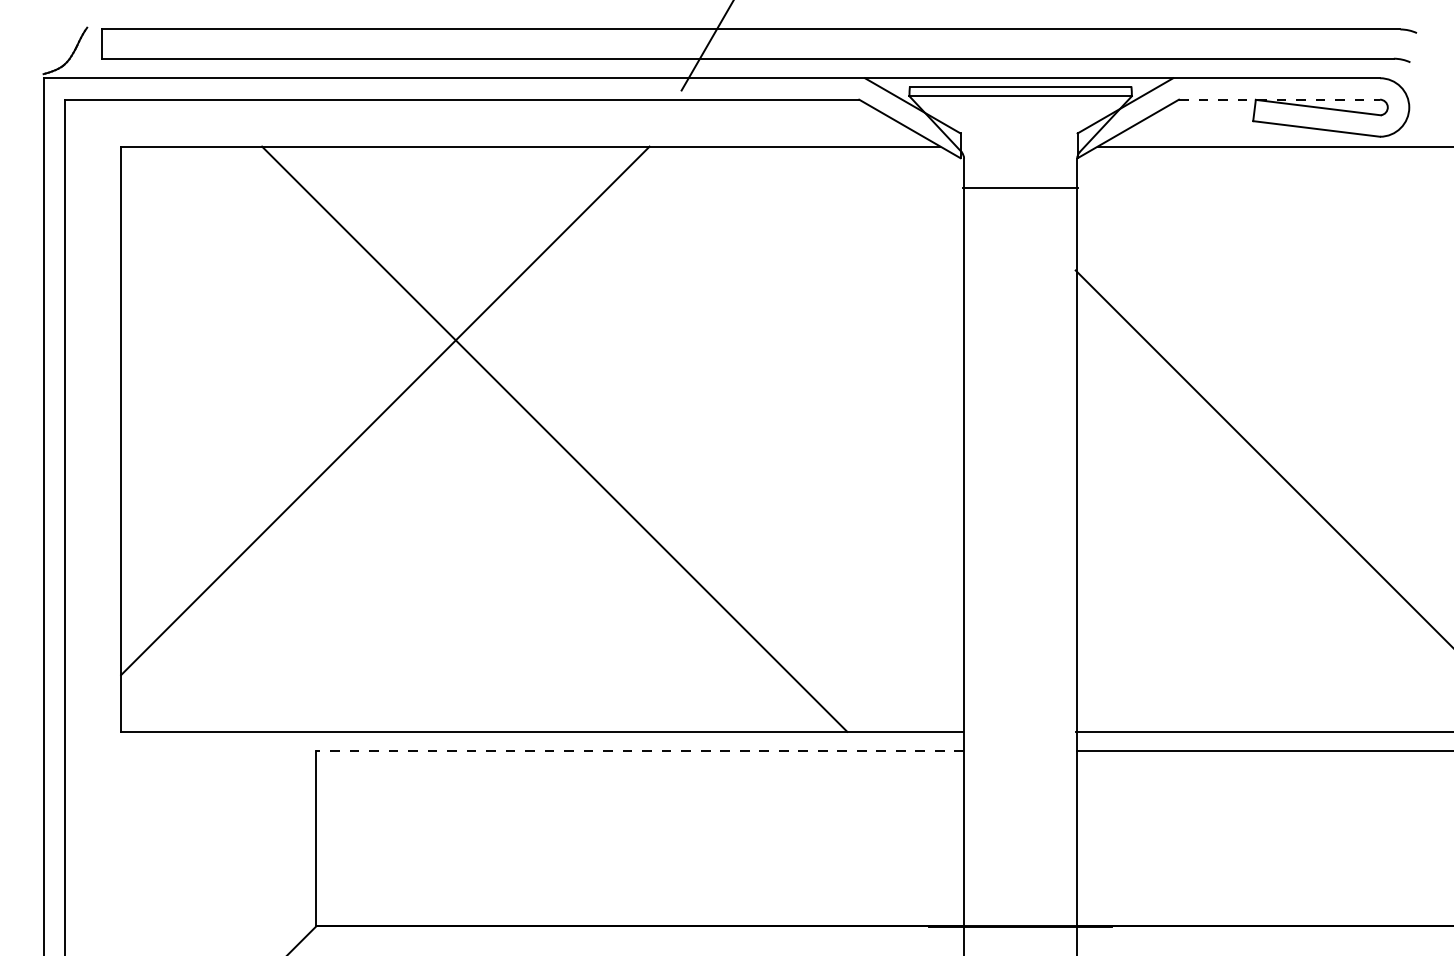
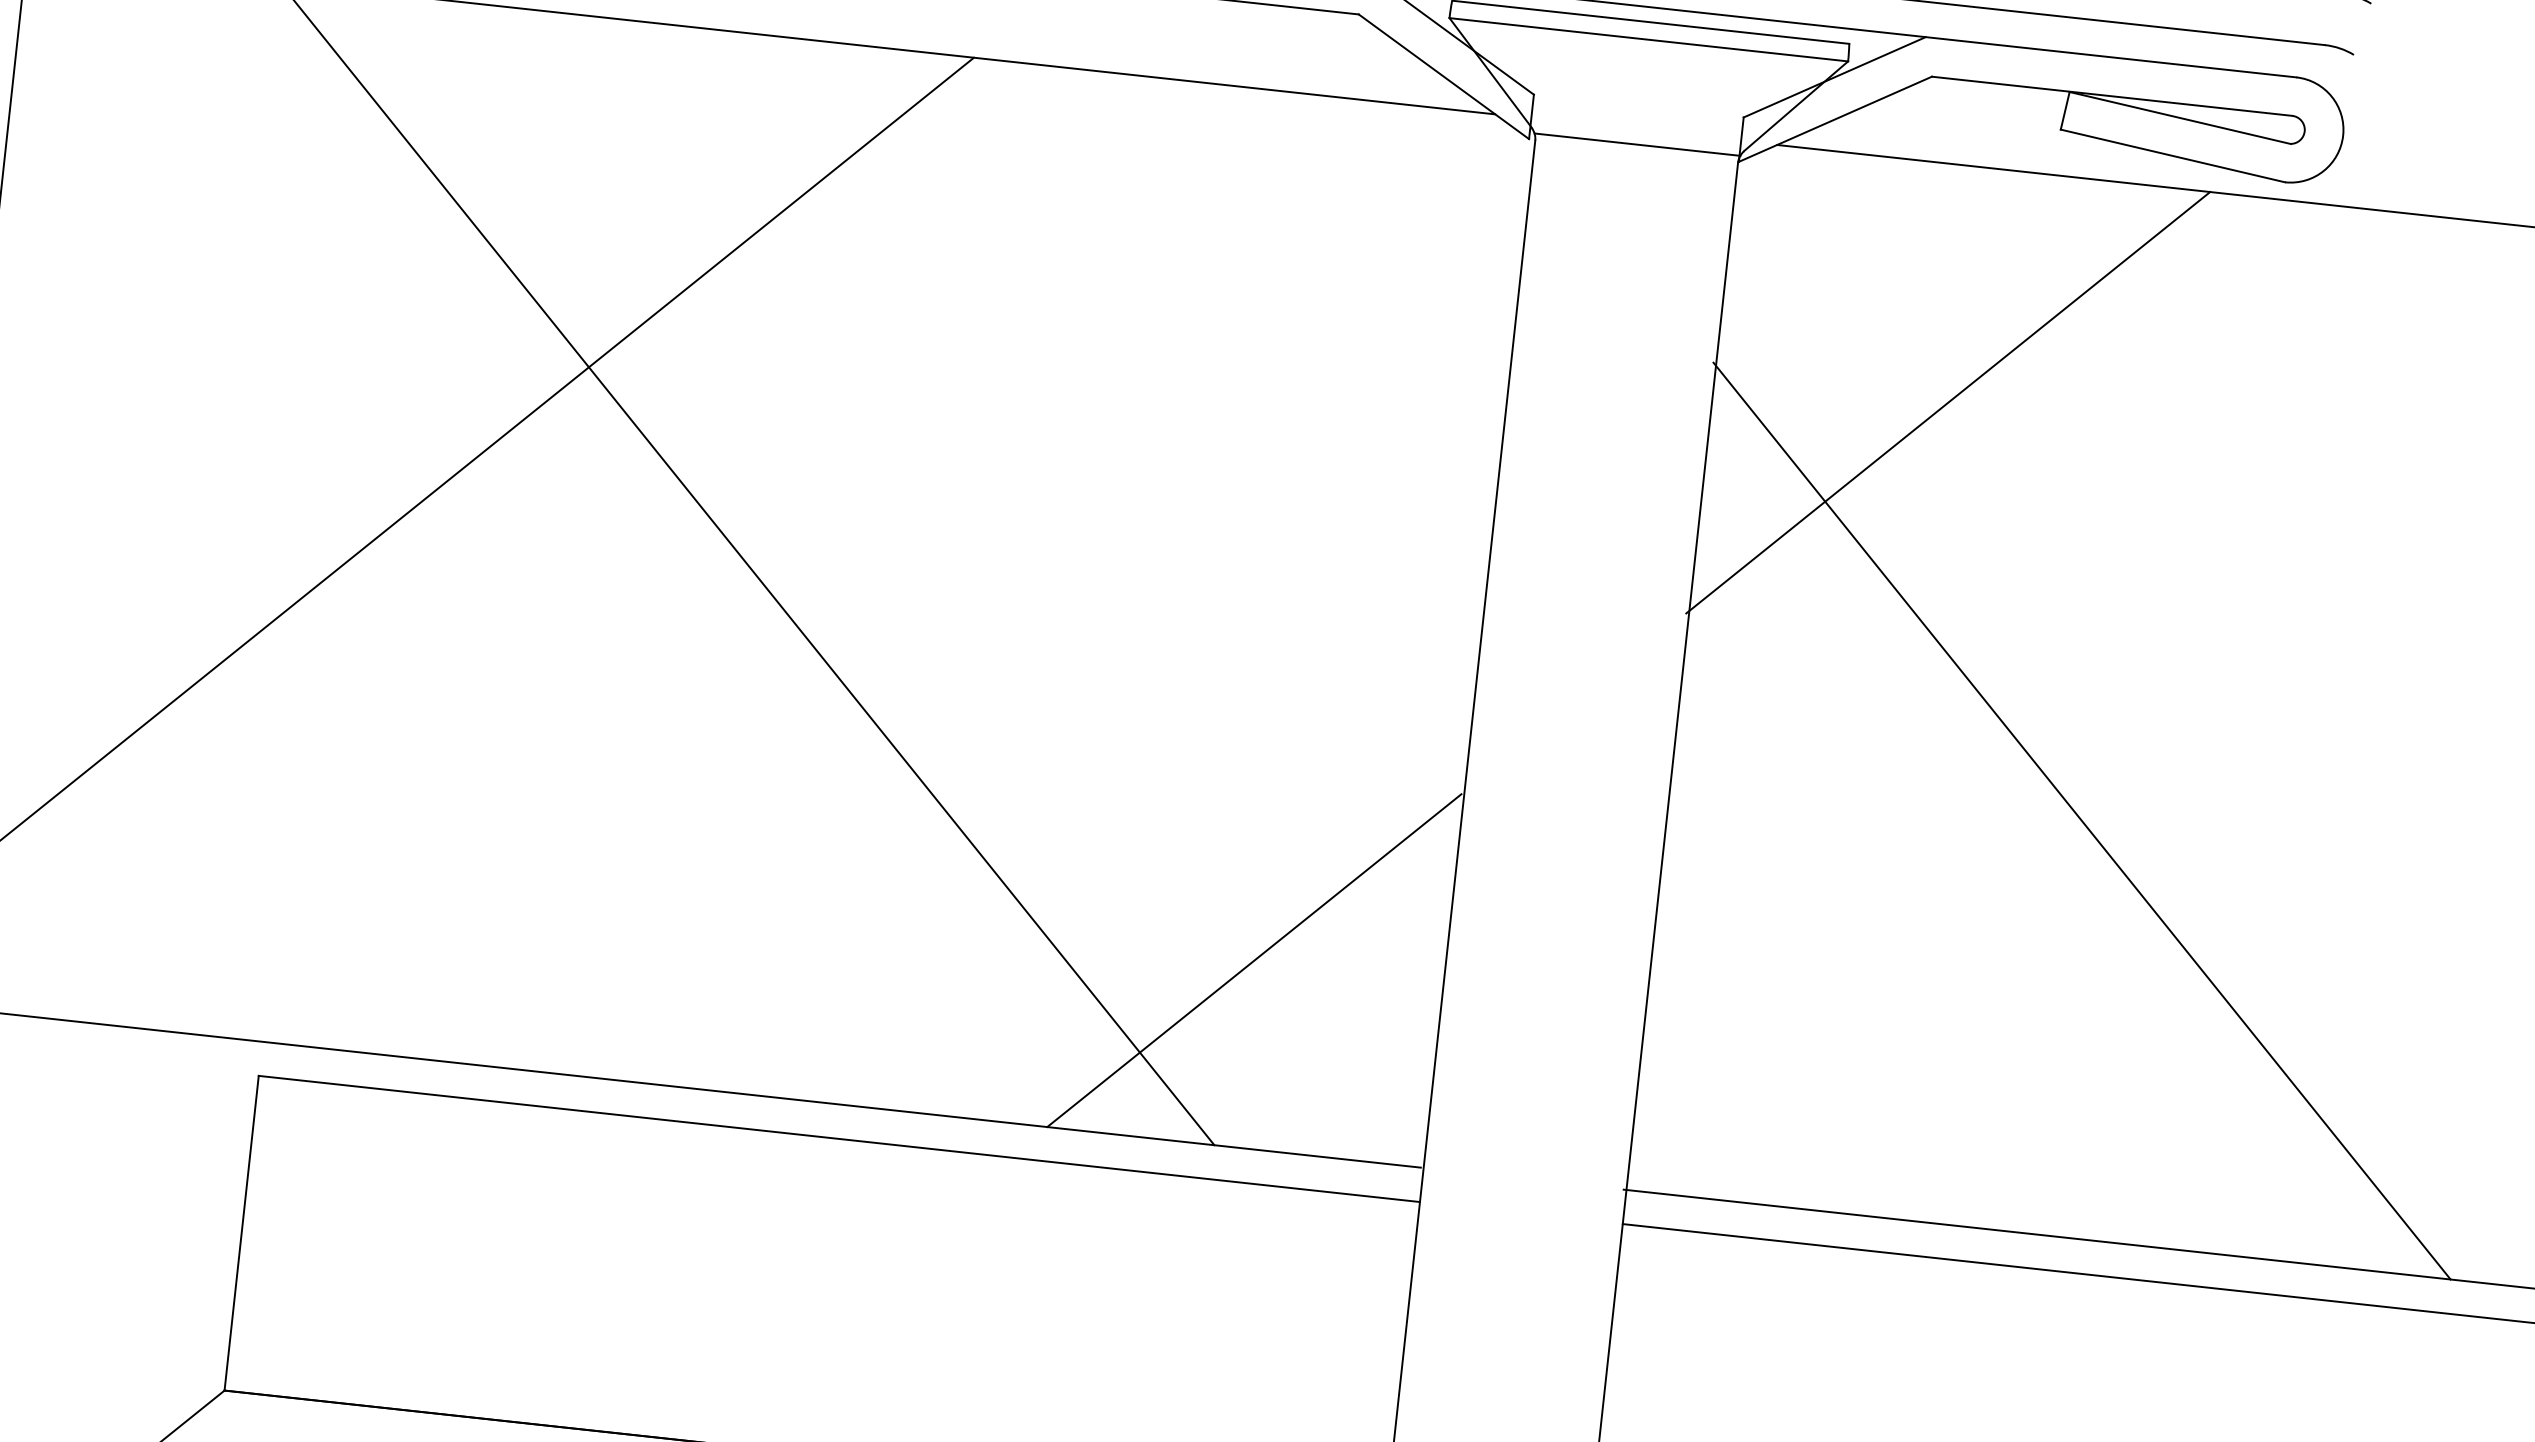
line: (1279, 99) -> (2112, 95), dashed -> solid
line: (1020, 187) -> (1637, 144), moved
line: (1207, 278) -> (1948, 402), added
line: (858, 627) -> (1254, 960), added
line: (640, 750) -> (840, 1138), dashed -> solid

